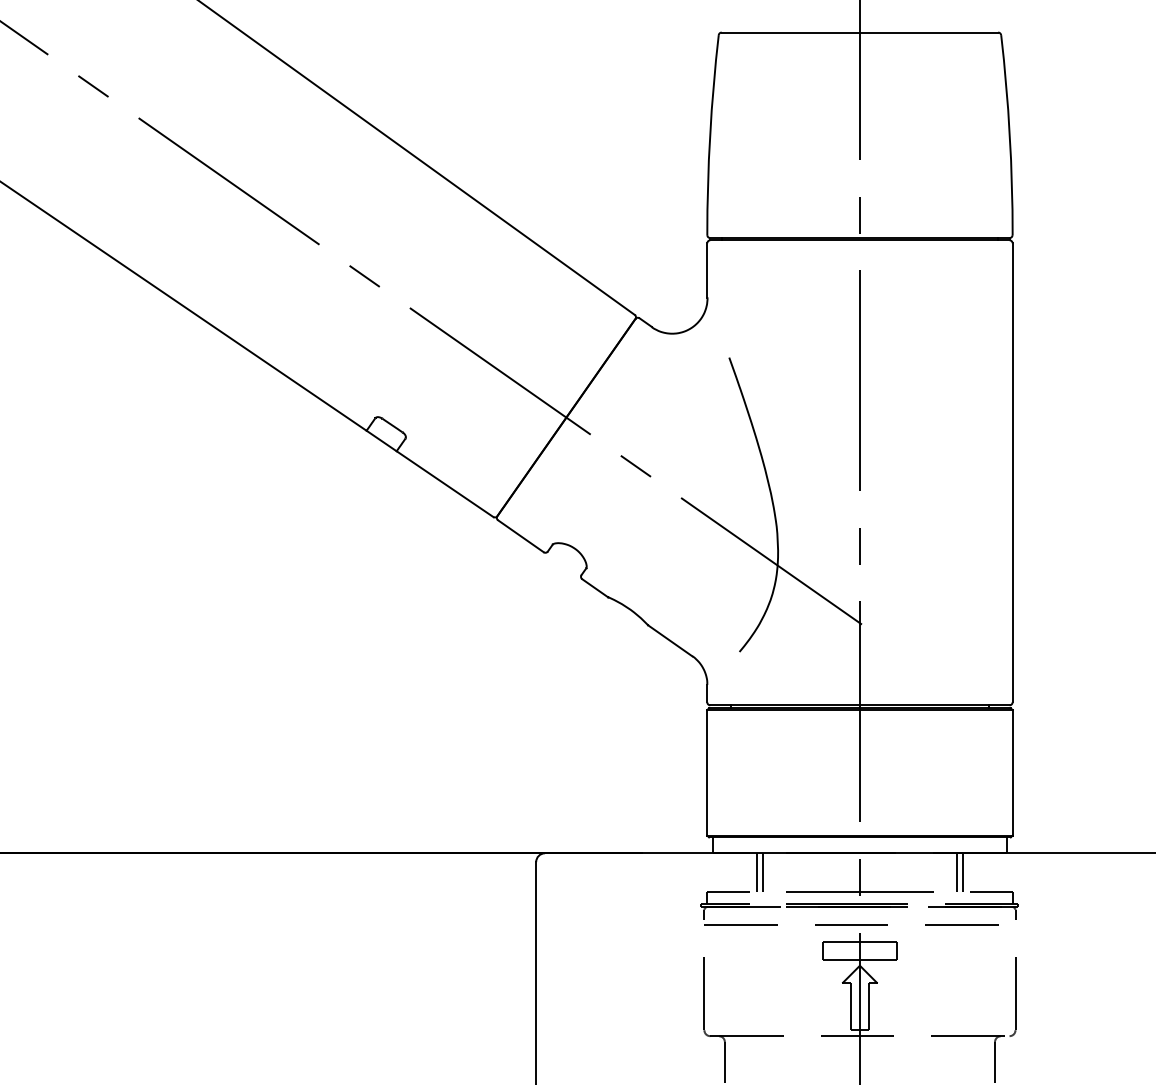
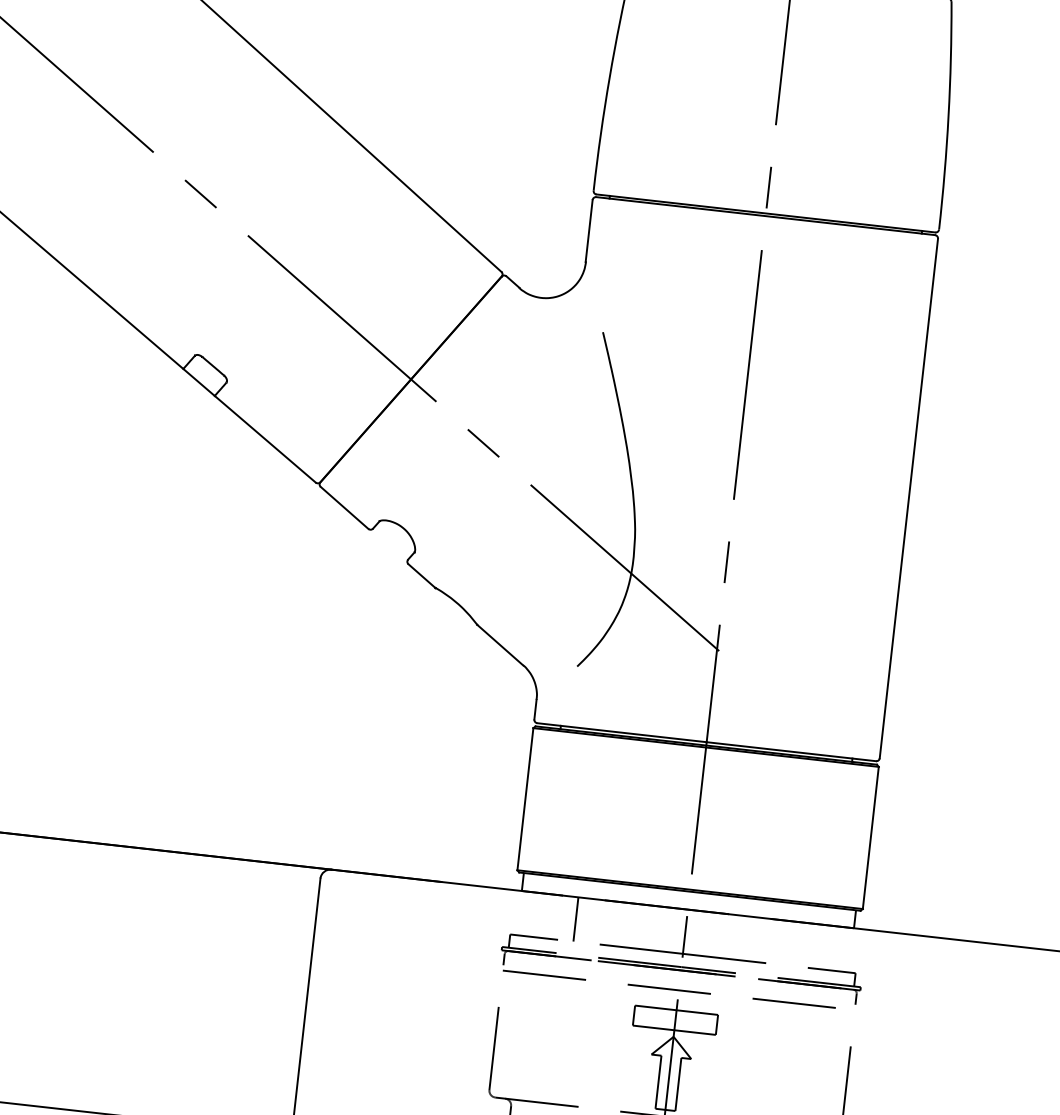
line: (757, 872) -> (569, 918), removed
line: (956, 872) -> (794, 943), removed
line: (962, 872) -> (801, 944), removed

